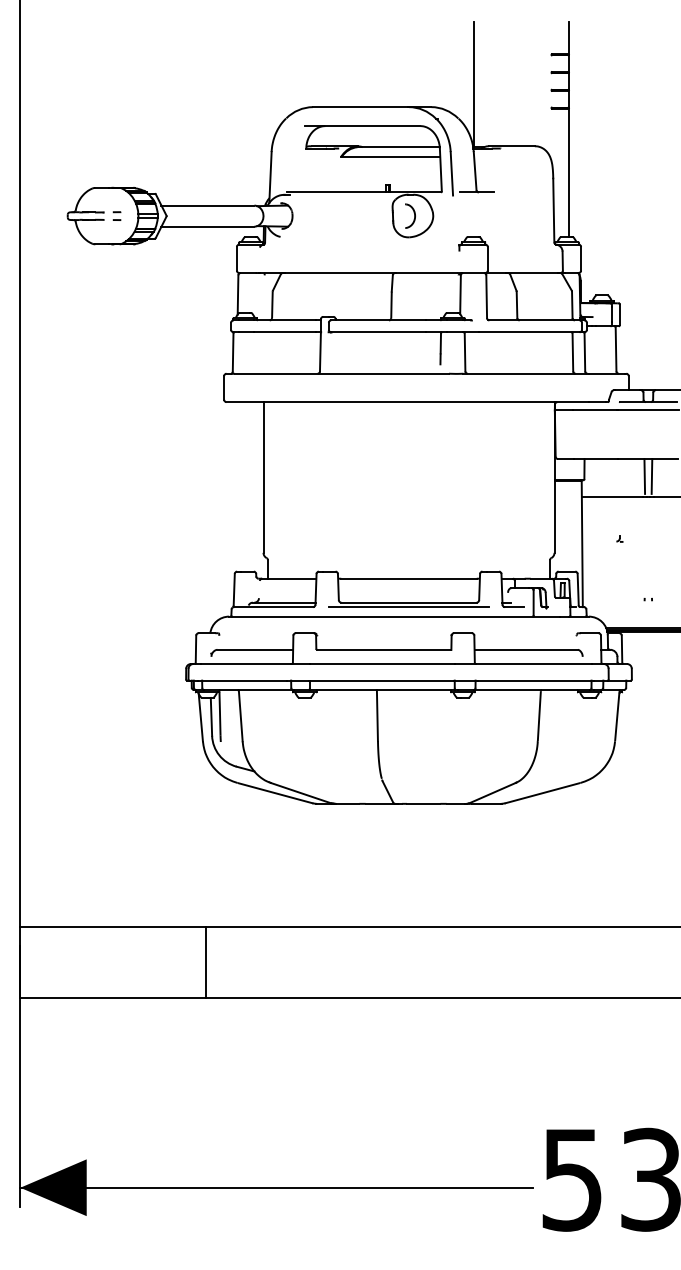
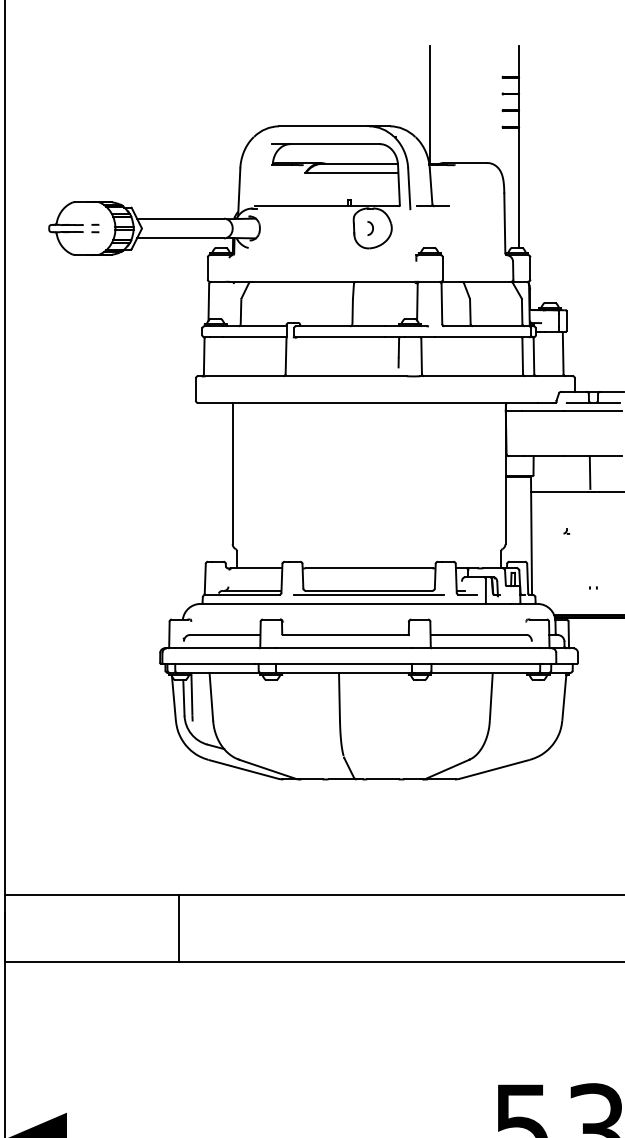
part: (410, 215) -> (370, 227), size x0.6
line: (651, 476) -> (596, 472), removed

